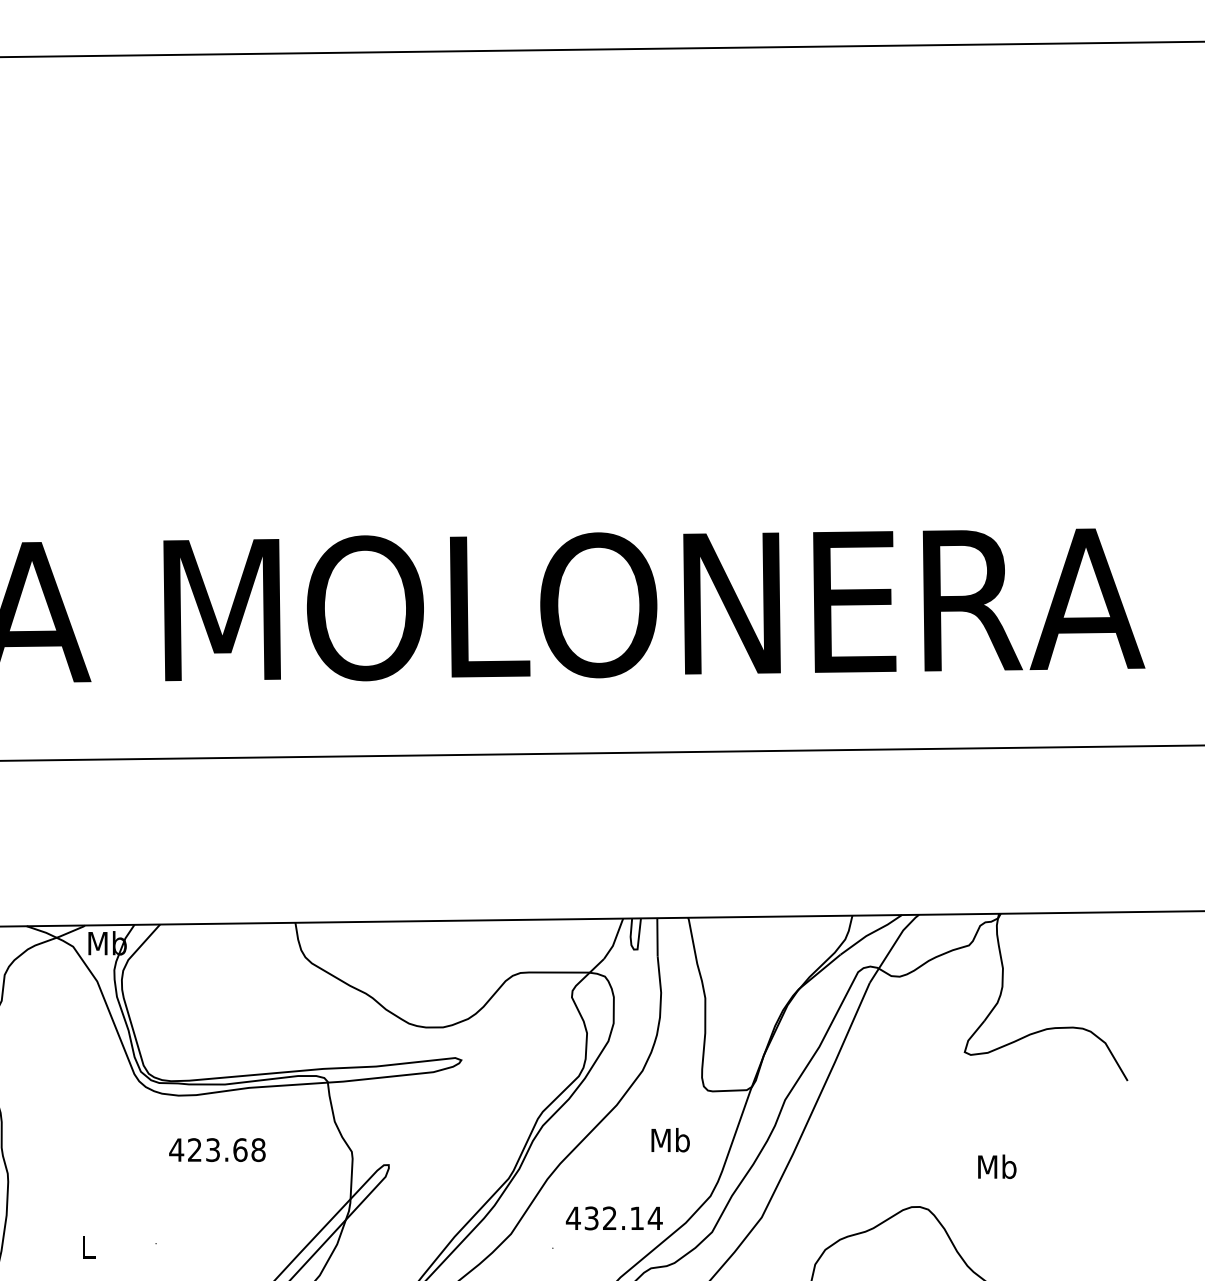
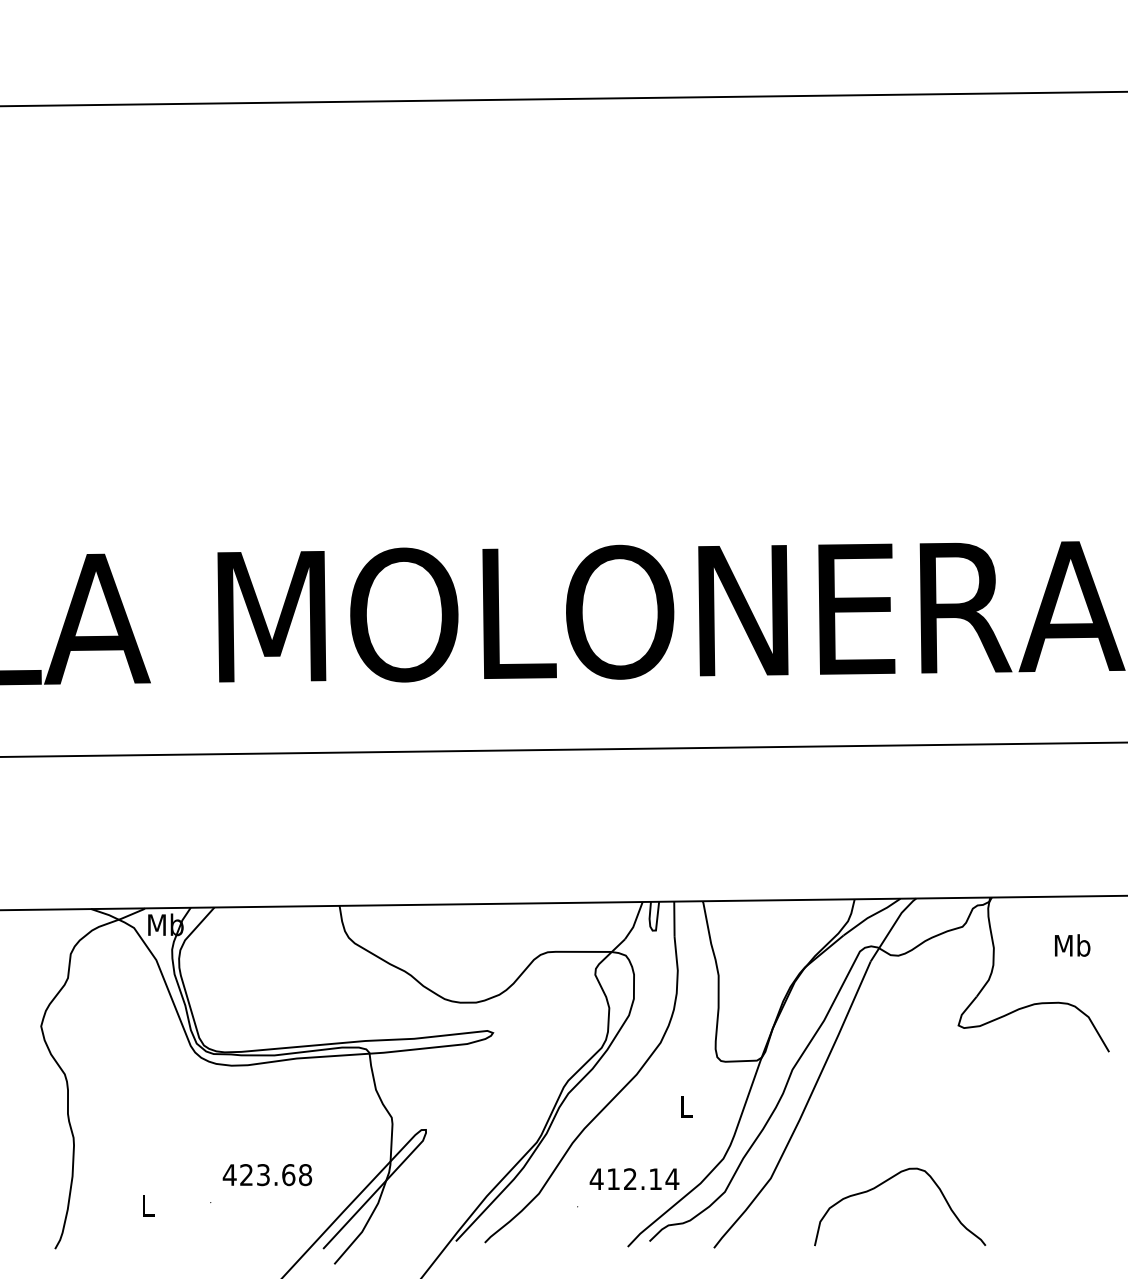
text: (670, 1139) -> (686, 1106), Mb -> L
text: (217, 1150) -> (267, 1175), moved
text: (997, 1166) -> (1072, 945), moved
text: (591, 1218) -> (613, 1179), 432.14 -> 412.14

